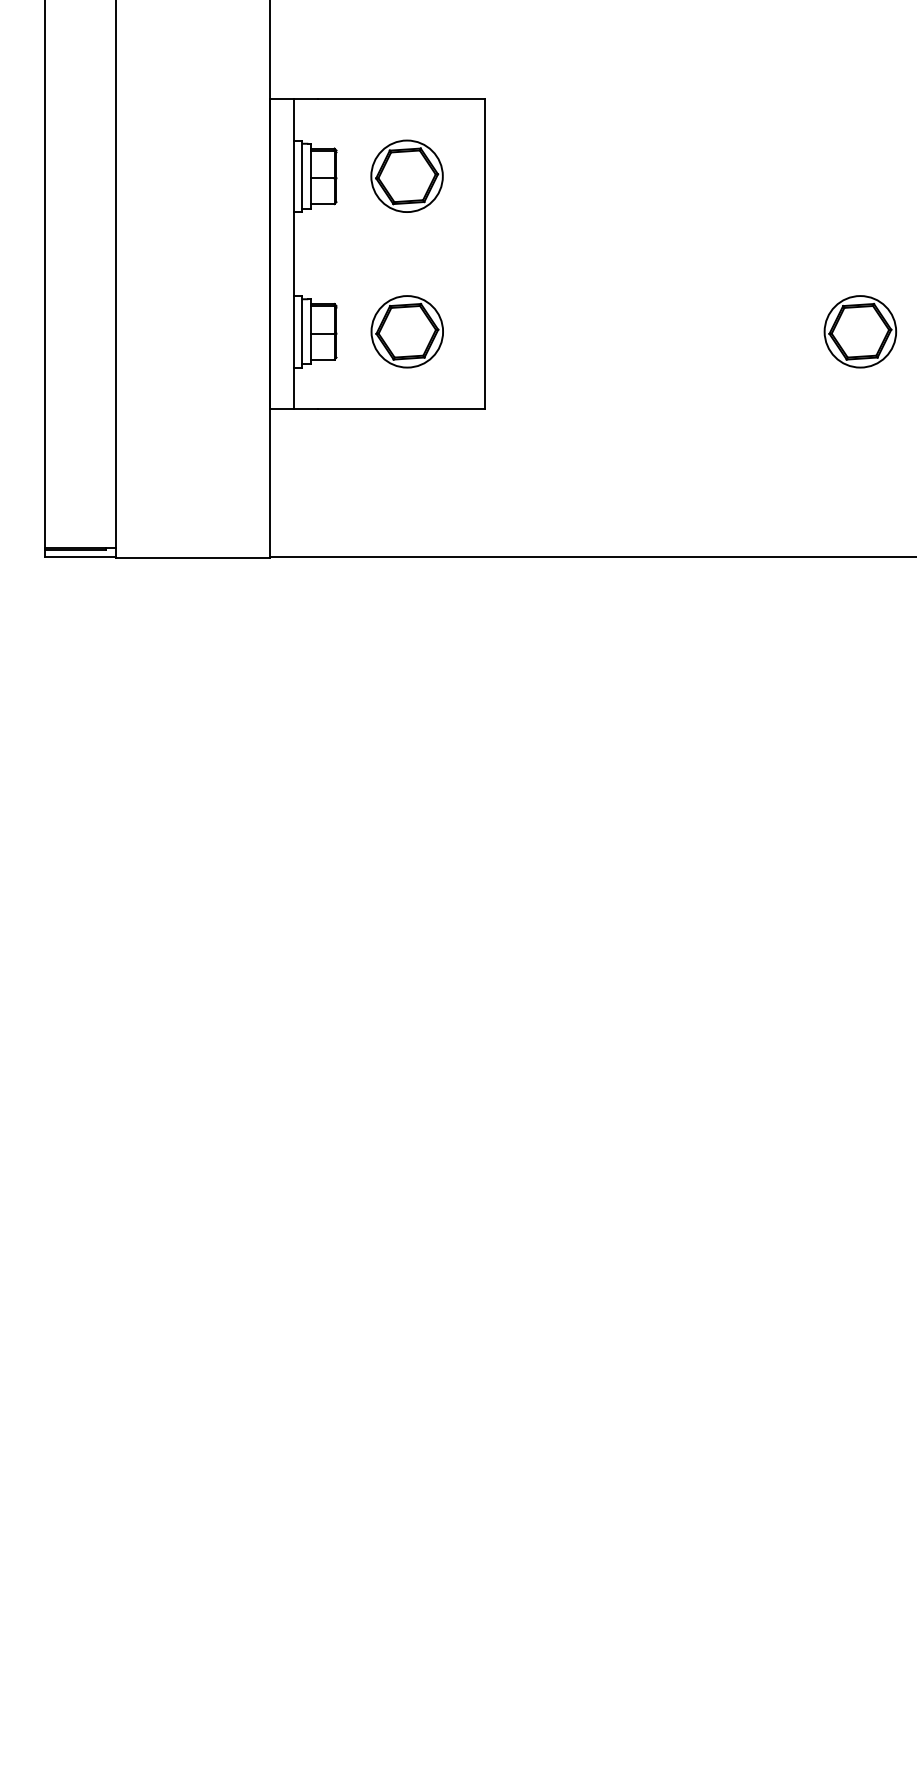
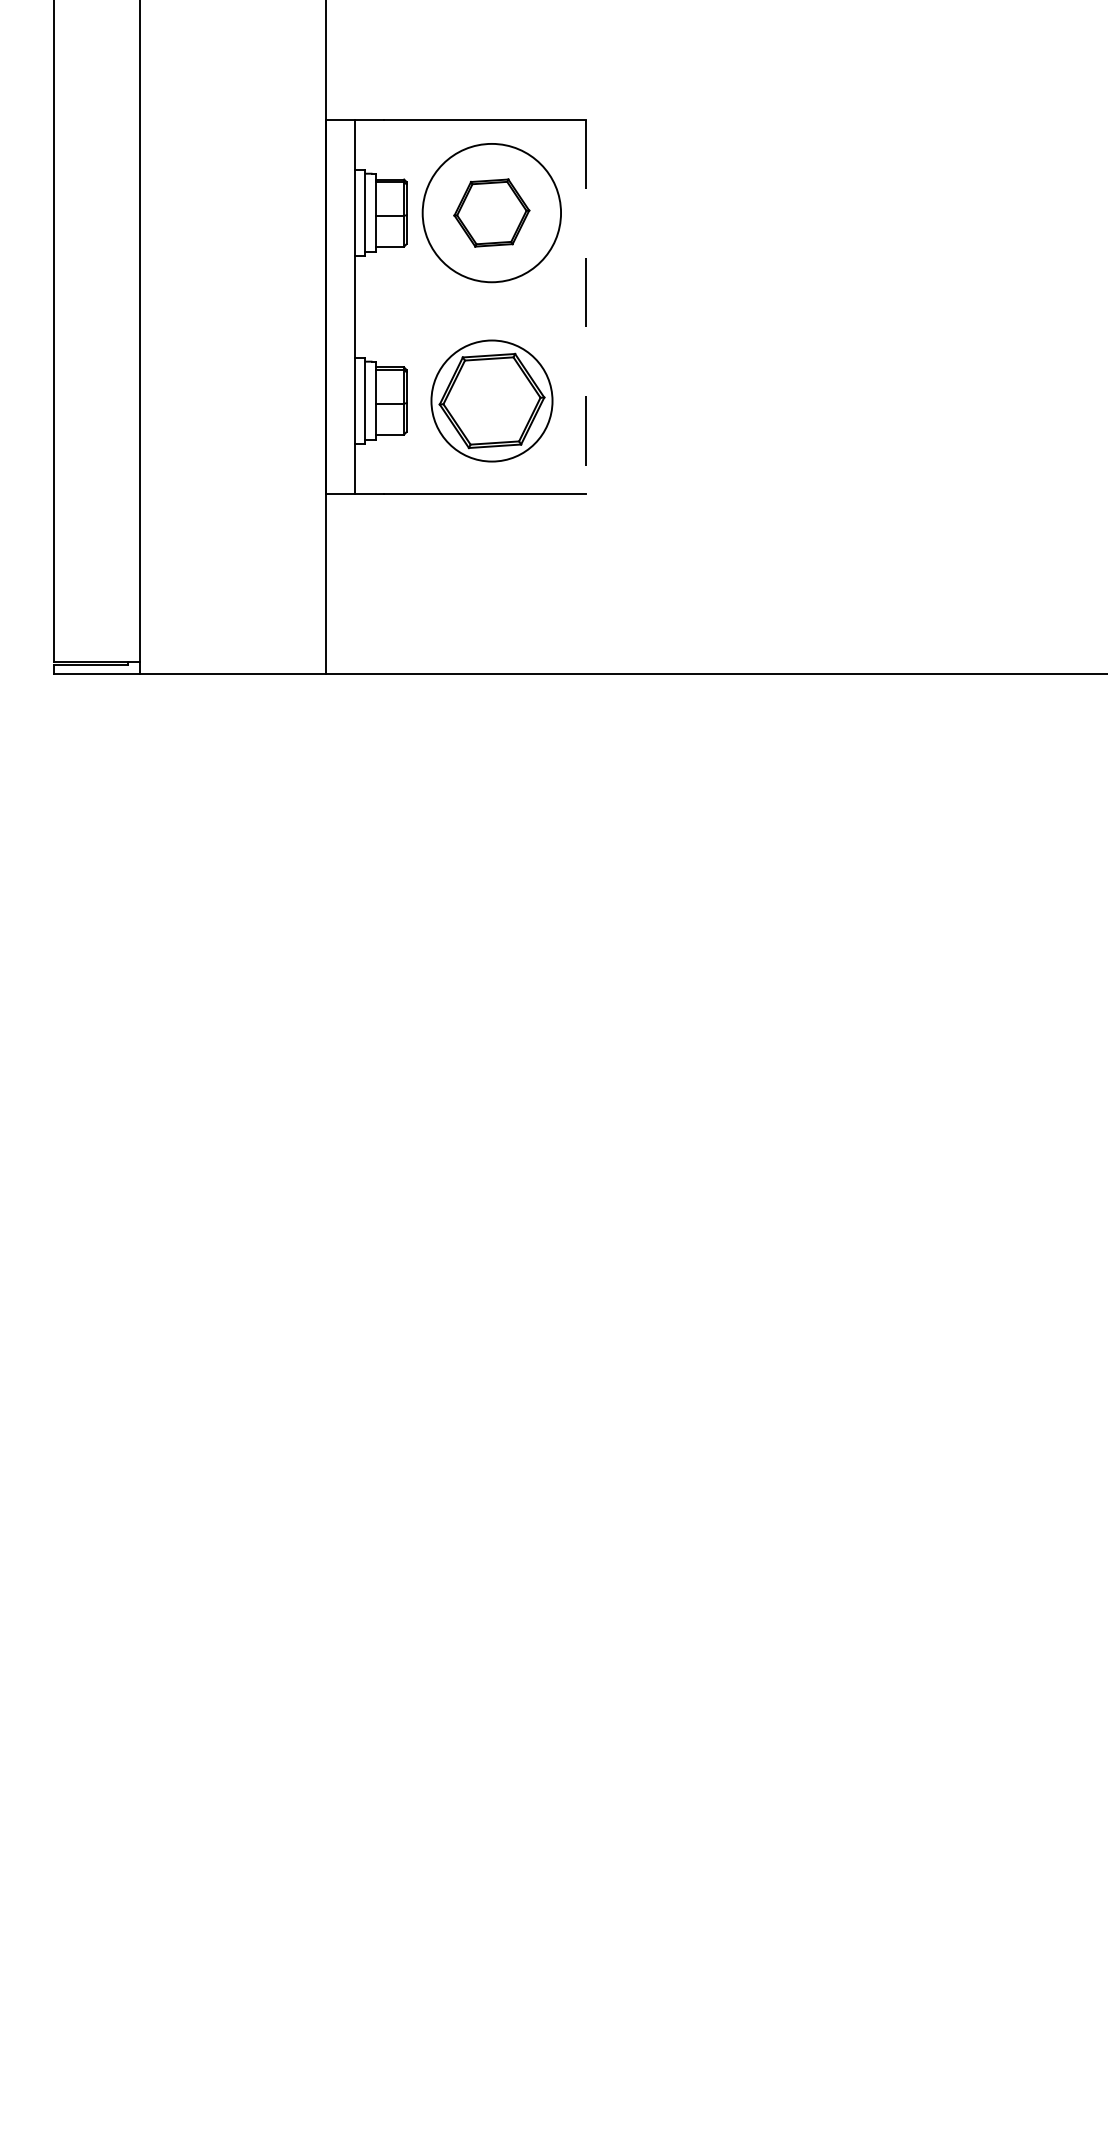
circle: (406, 175) -> (491, 212), size x1.6
line: (484, 254) -> (585, 307), solid -> dashed
part: (407, 331) -> (492, 400), size x1.4
part: (860, 331) -> (1039, 400), removed

